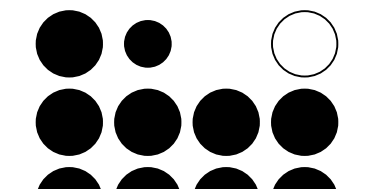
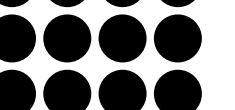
part: (147, 43) -> (67, 38), size x1.43
part: (225, 43) -> (122, 38), added
fill: (304, 43) -> (177, 38), added

